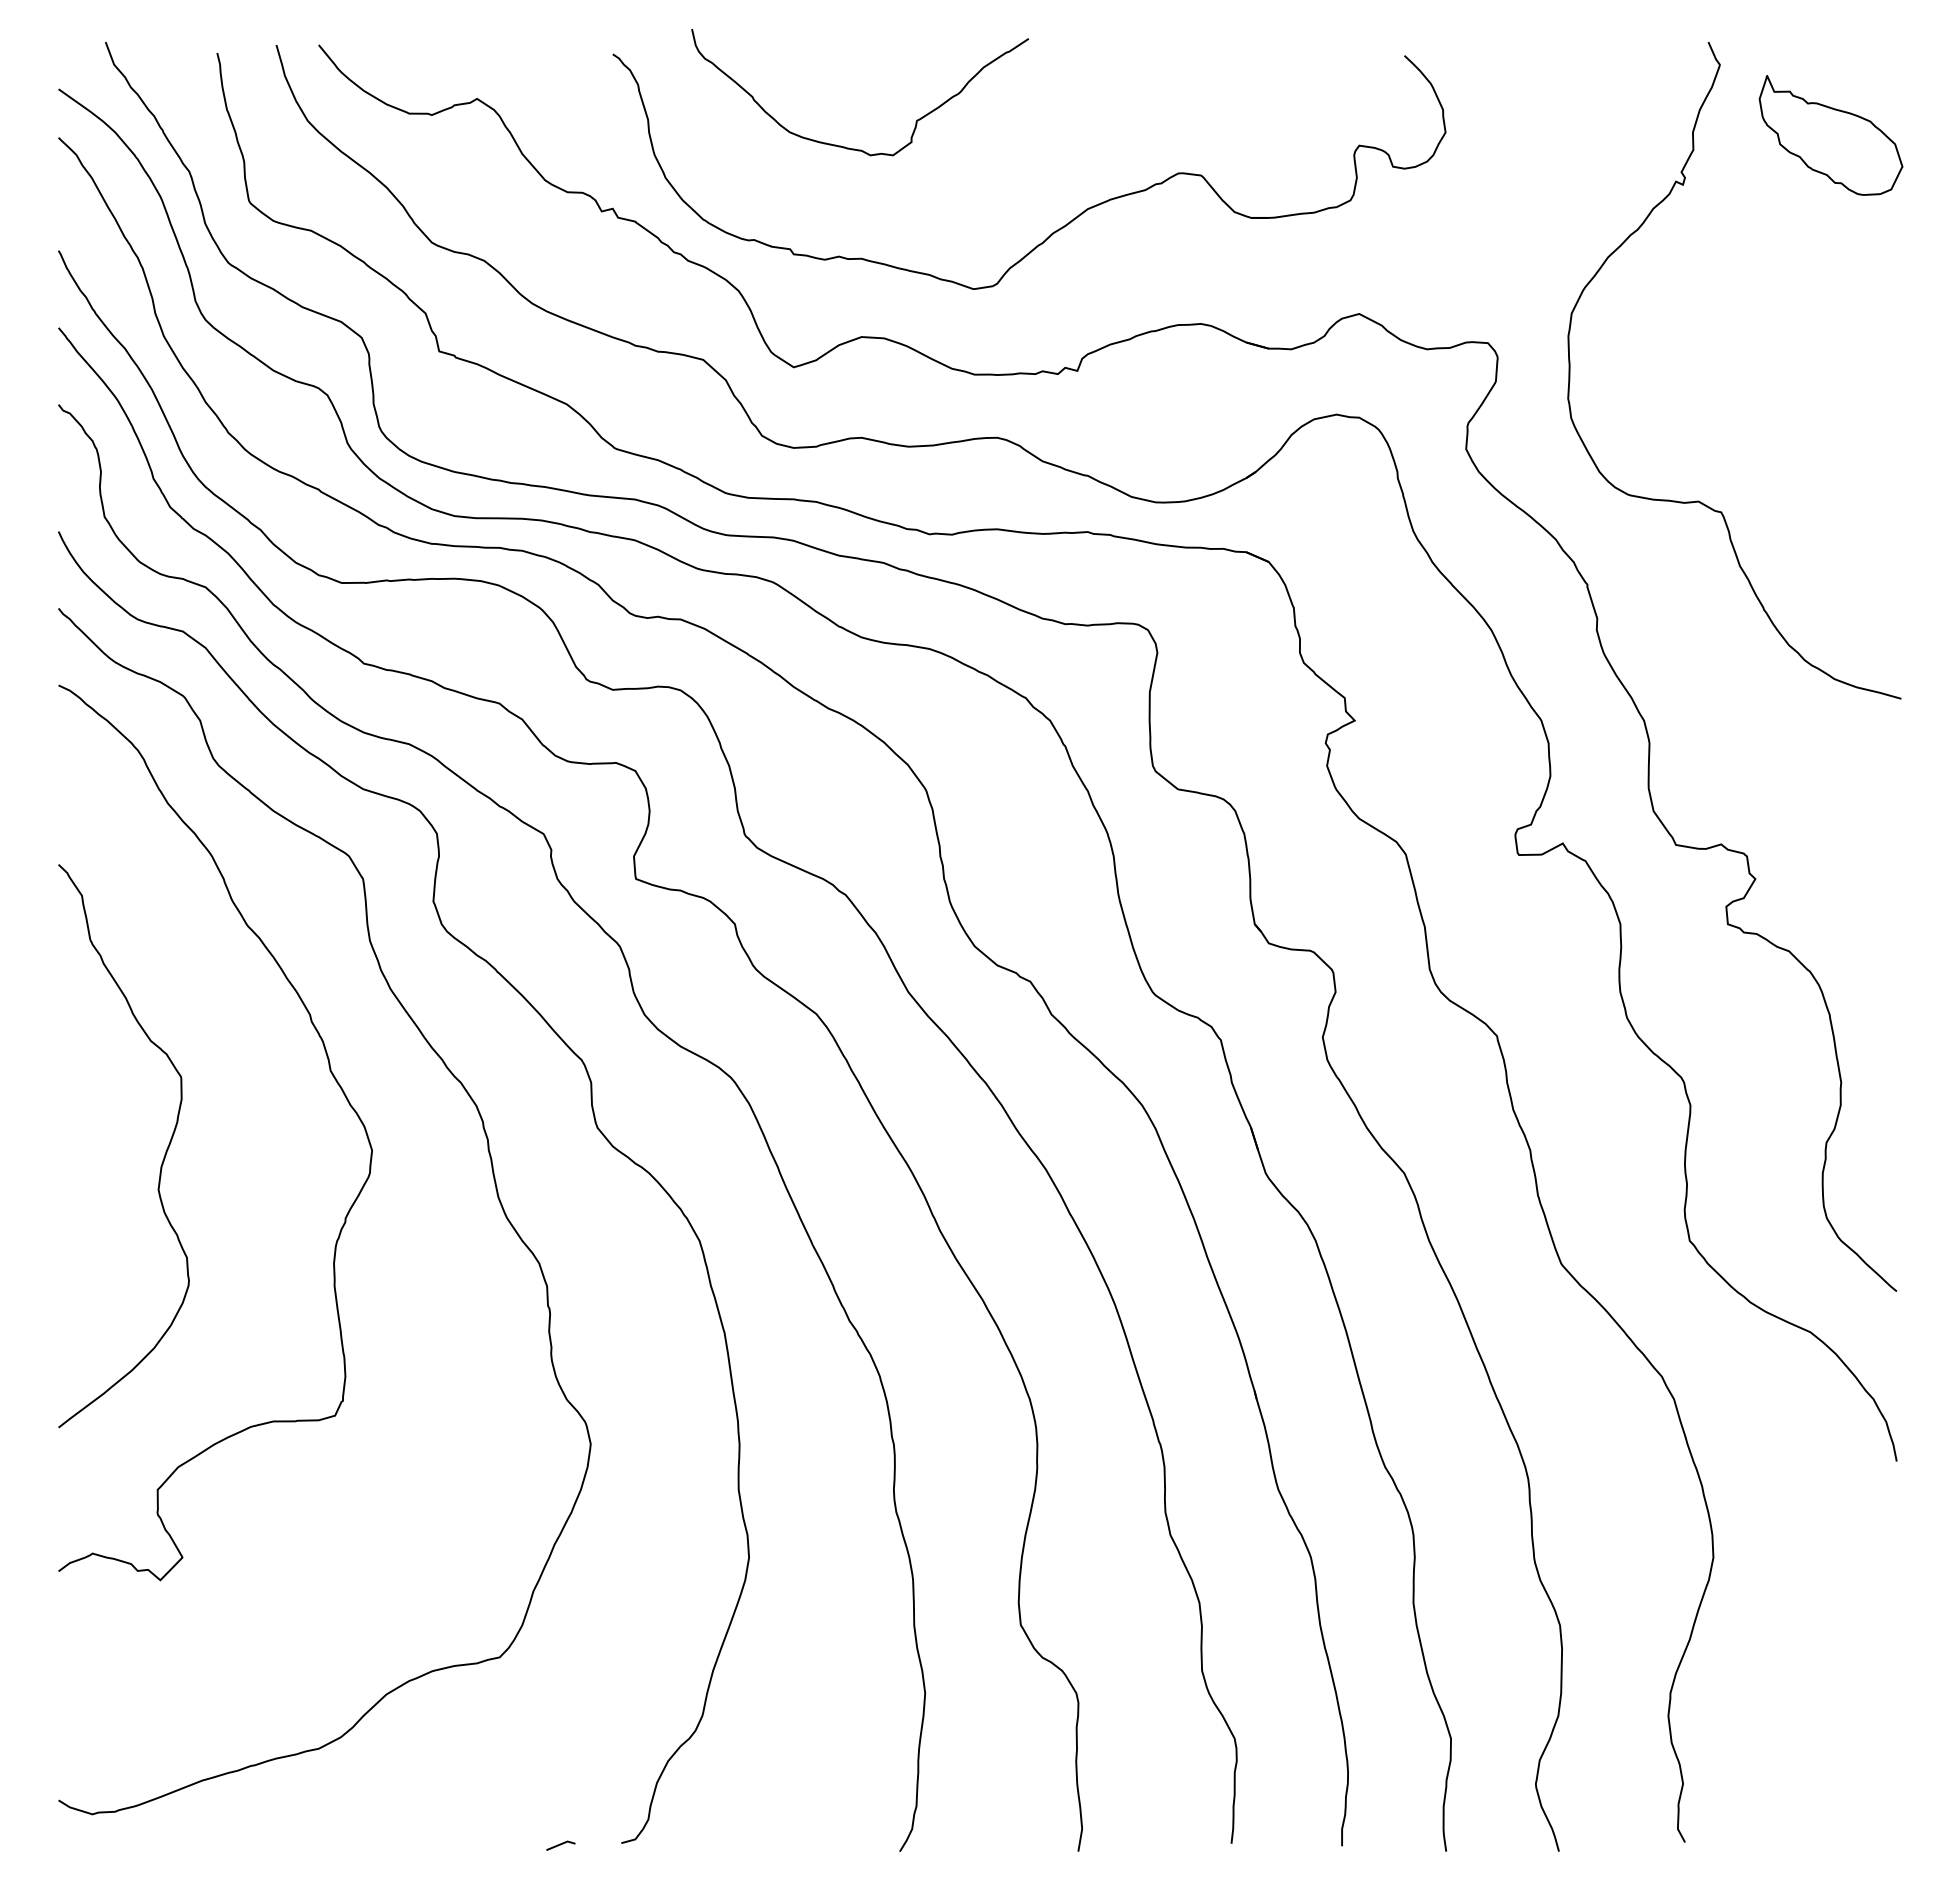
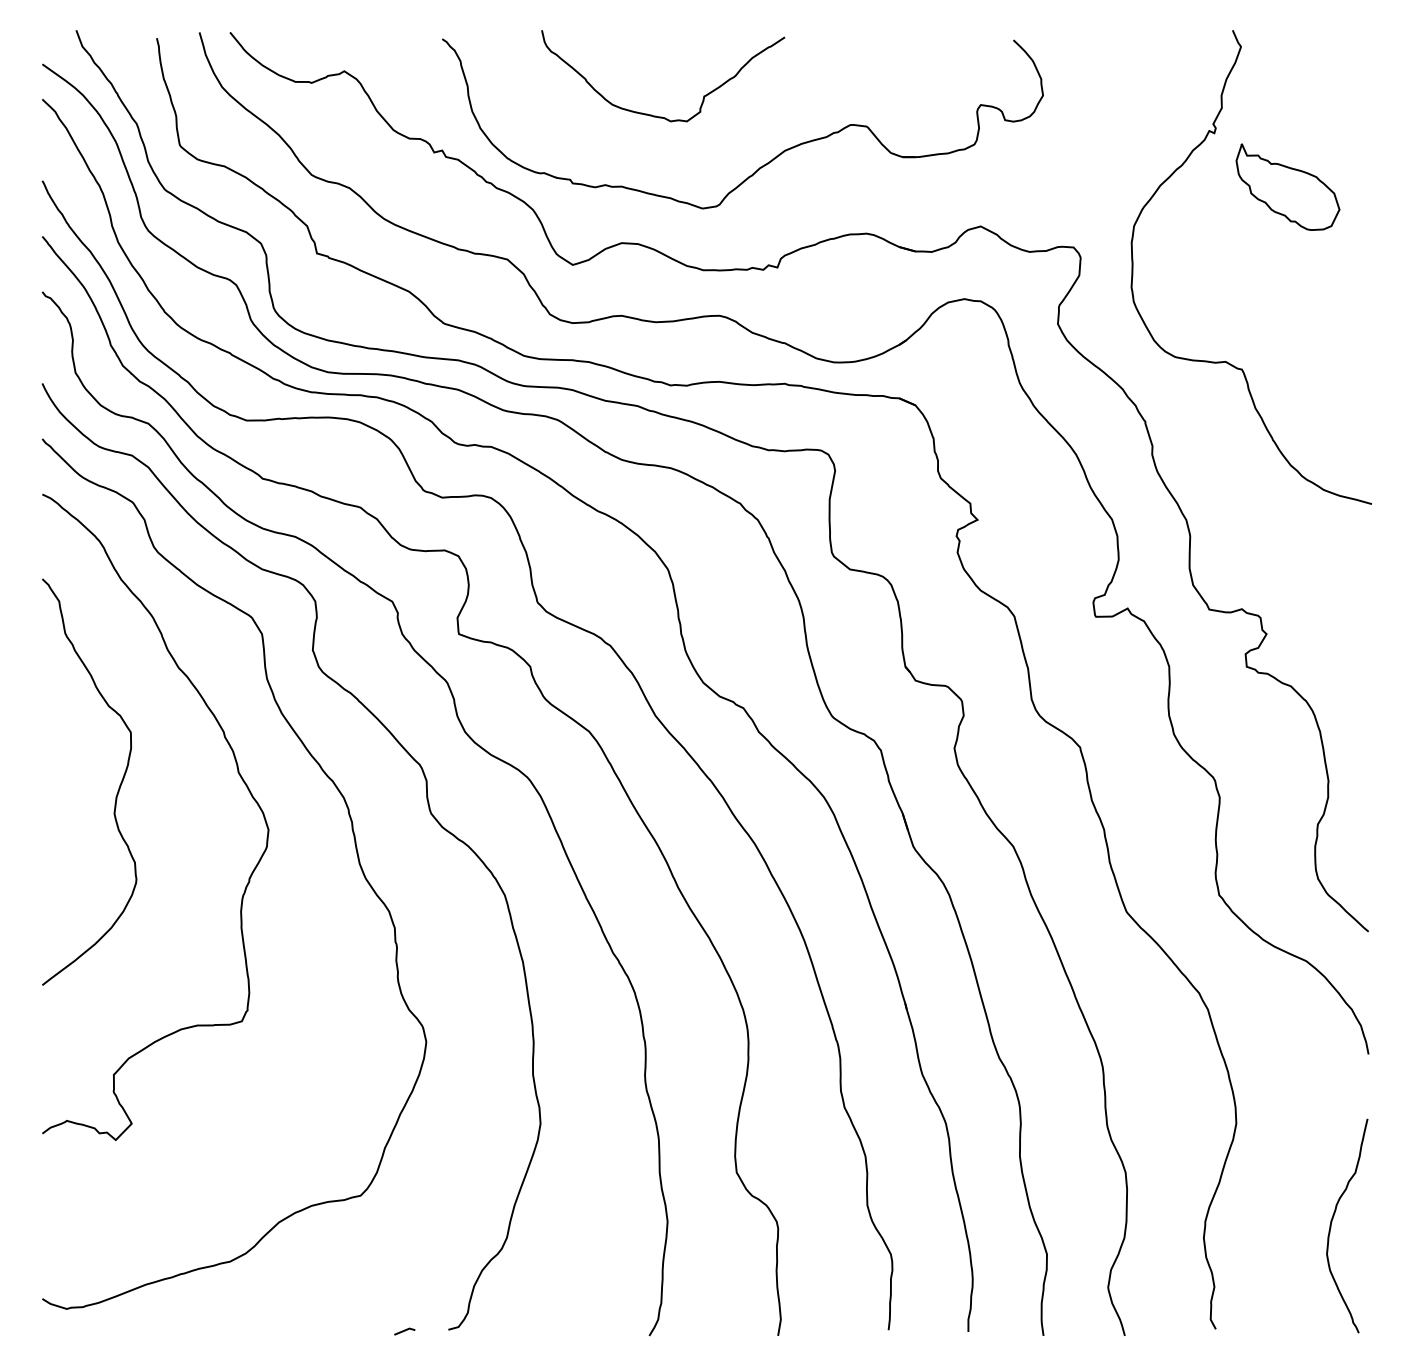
part: (1830, 135) -> (1287, 187), moved
curve: (855, 148) -> (659, 116), moved
curve: (162, 1160) -> (117, 792), moved
curve: (1847, 1690) -> (1333, 1219), added

